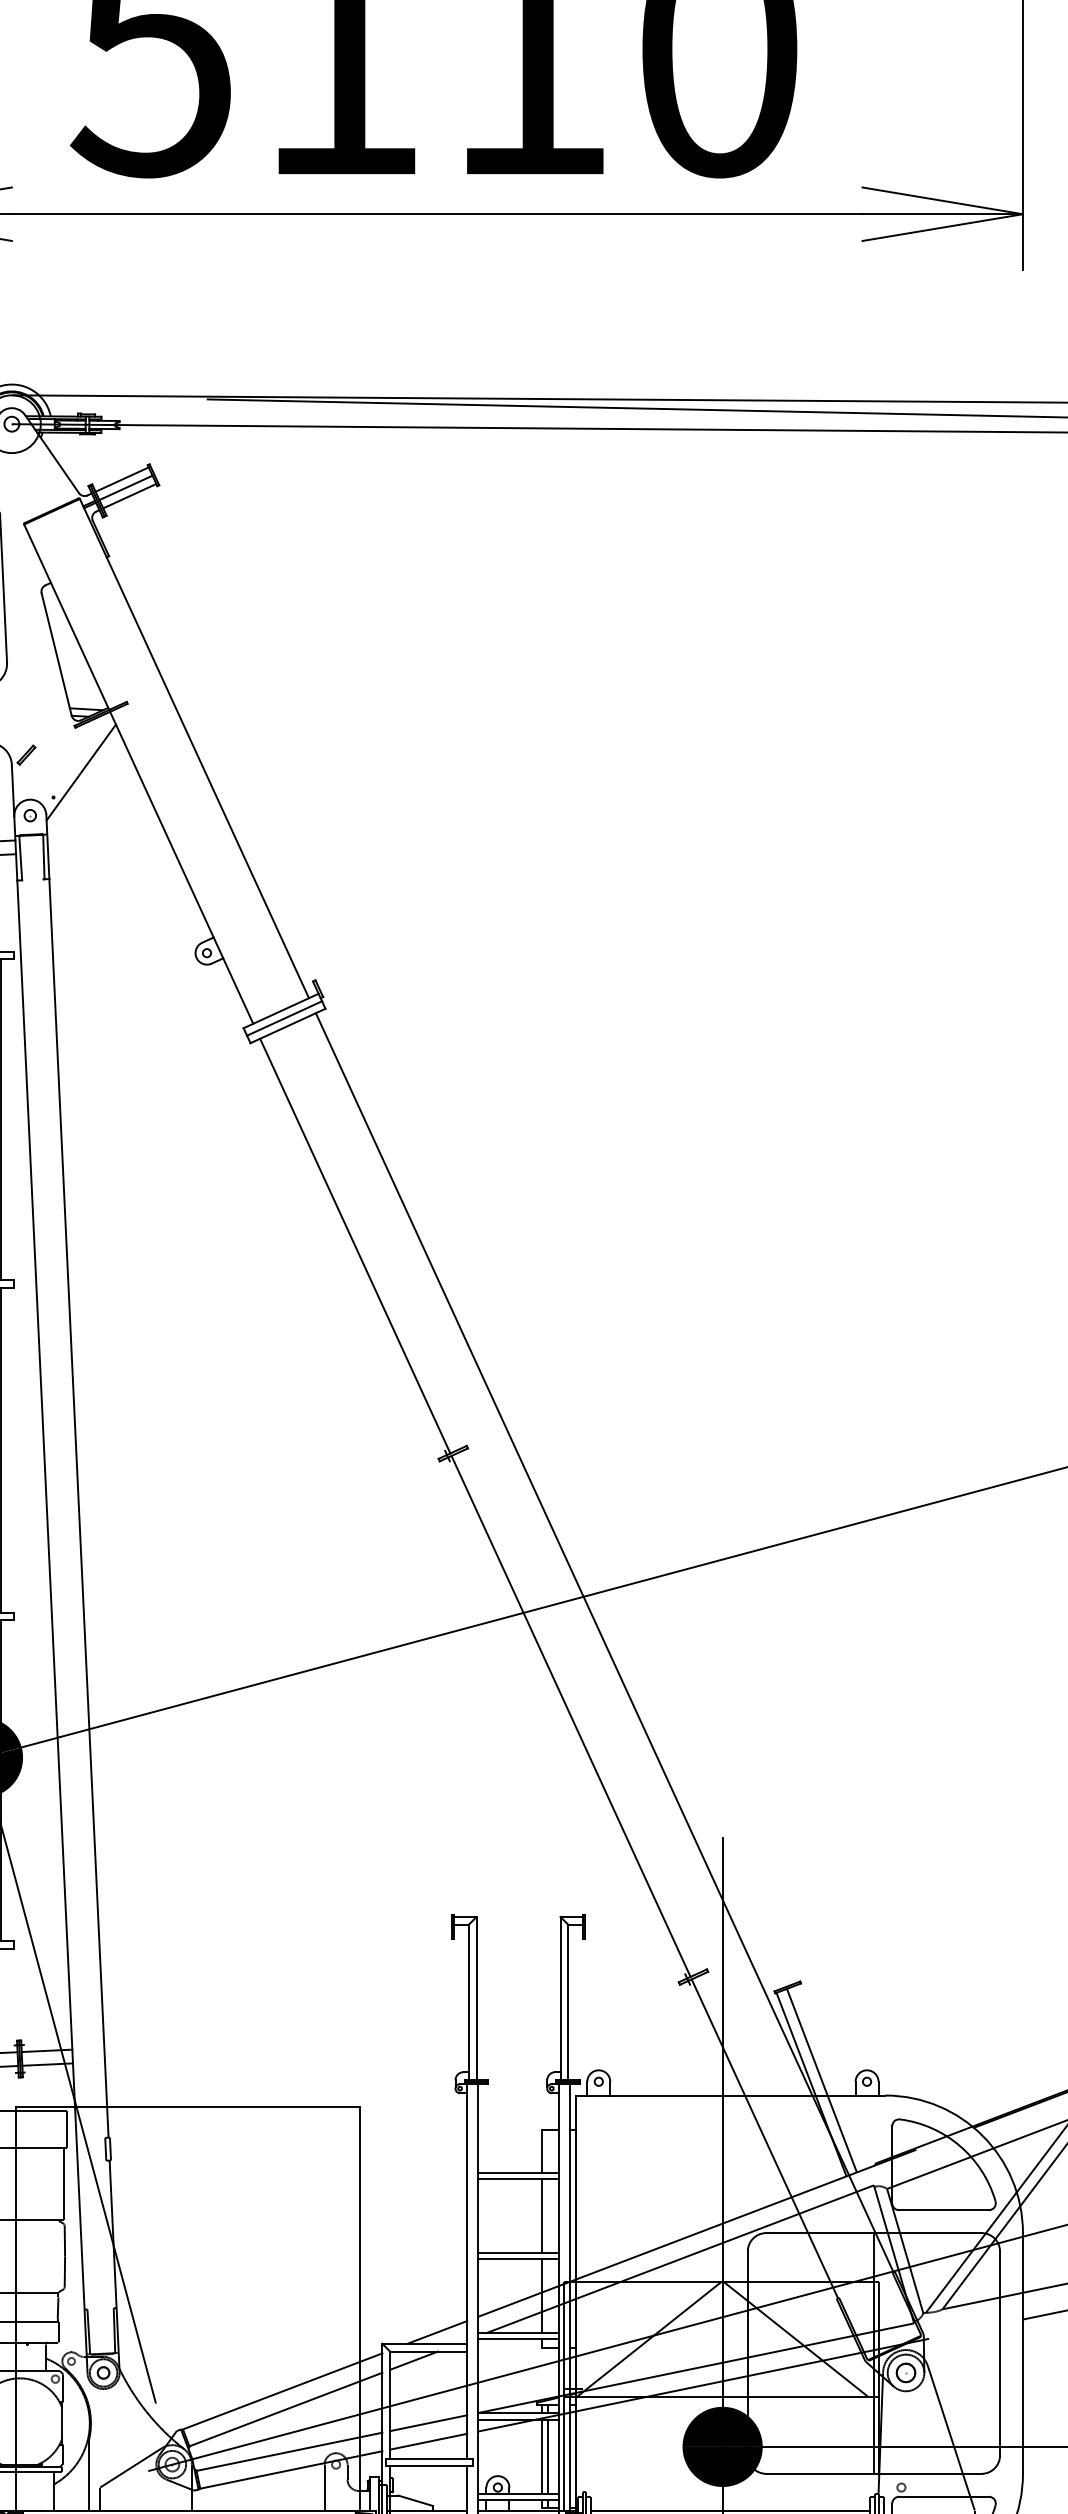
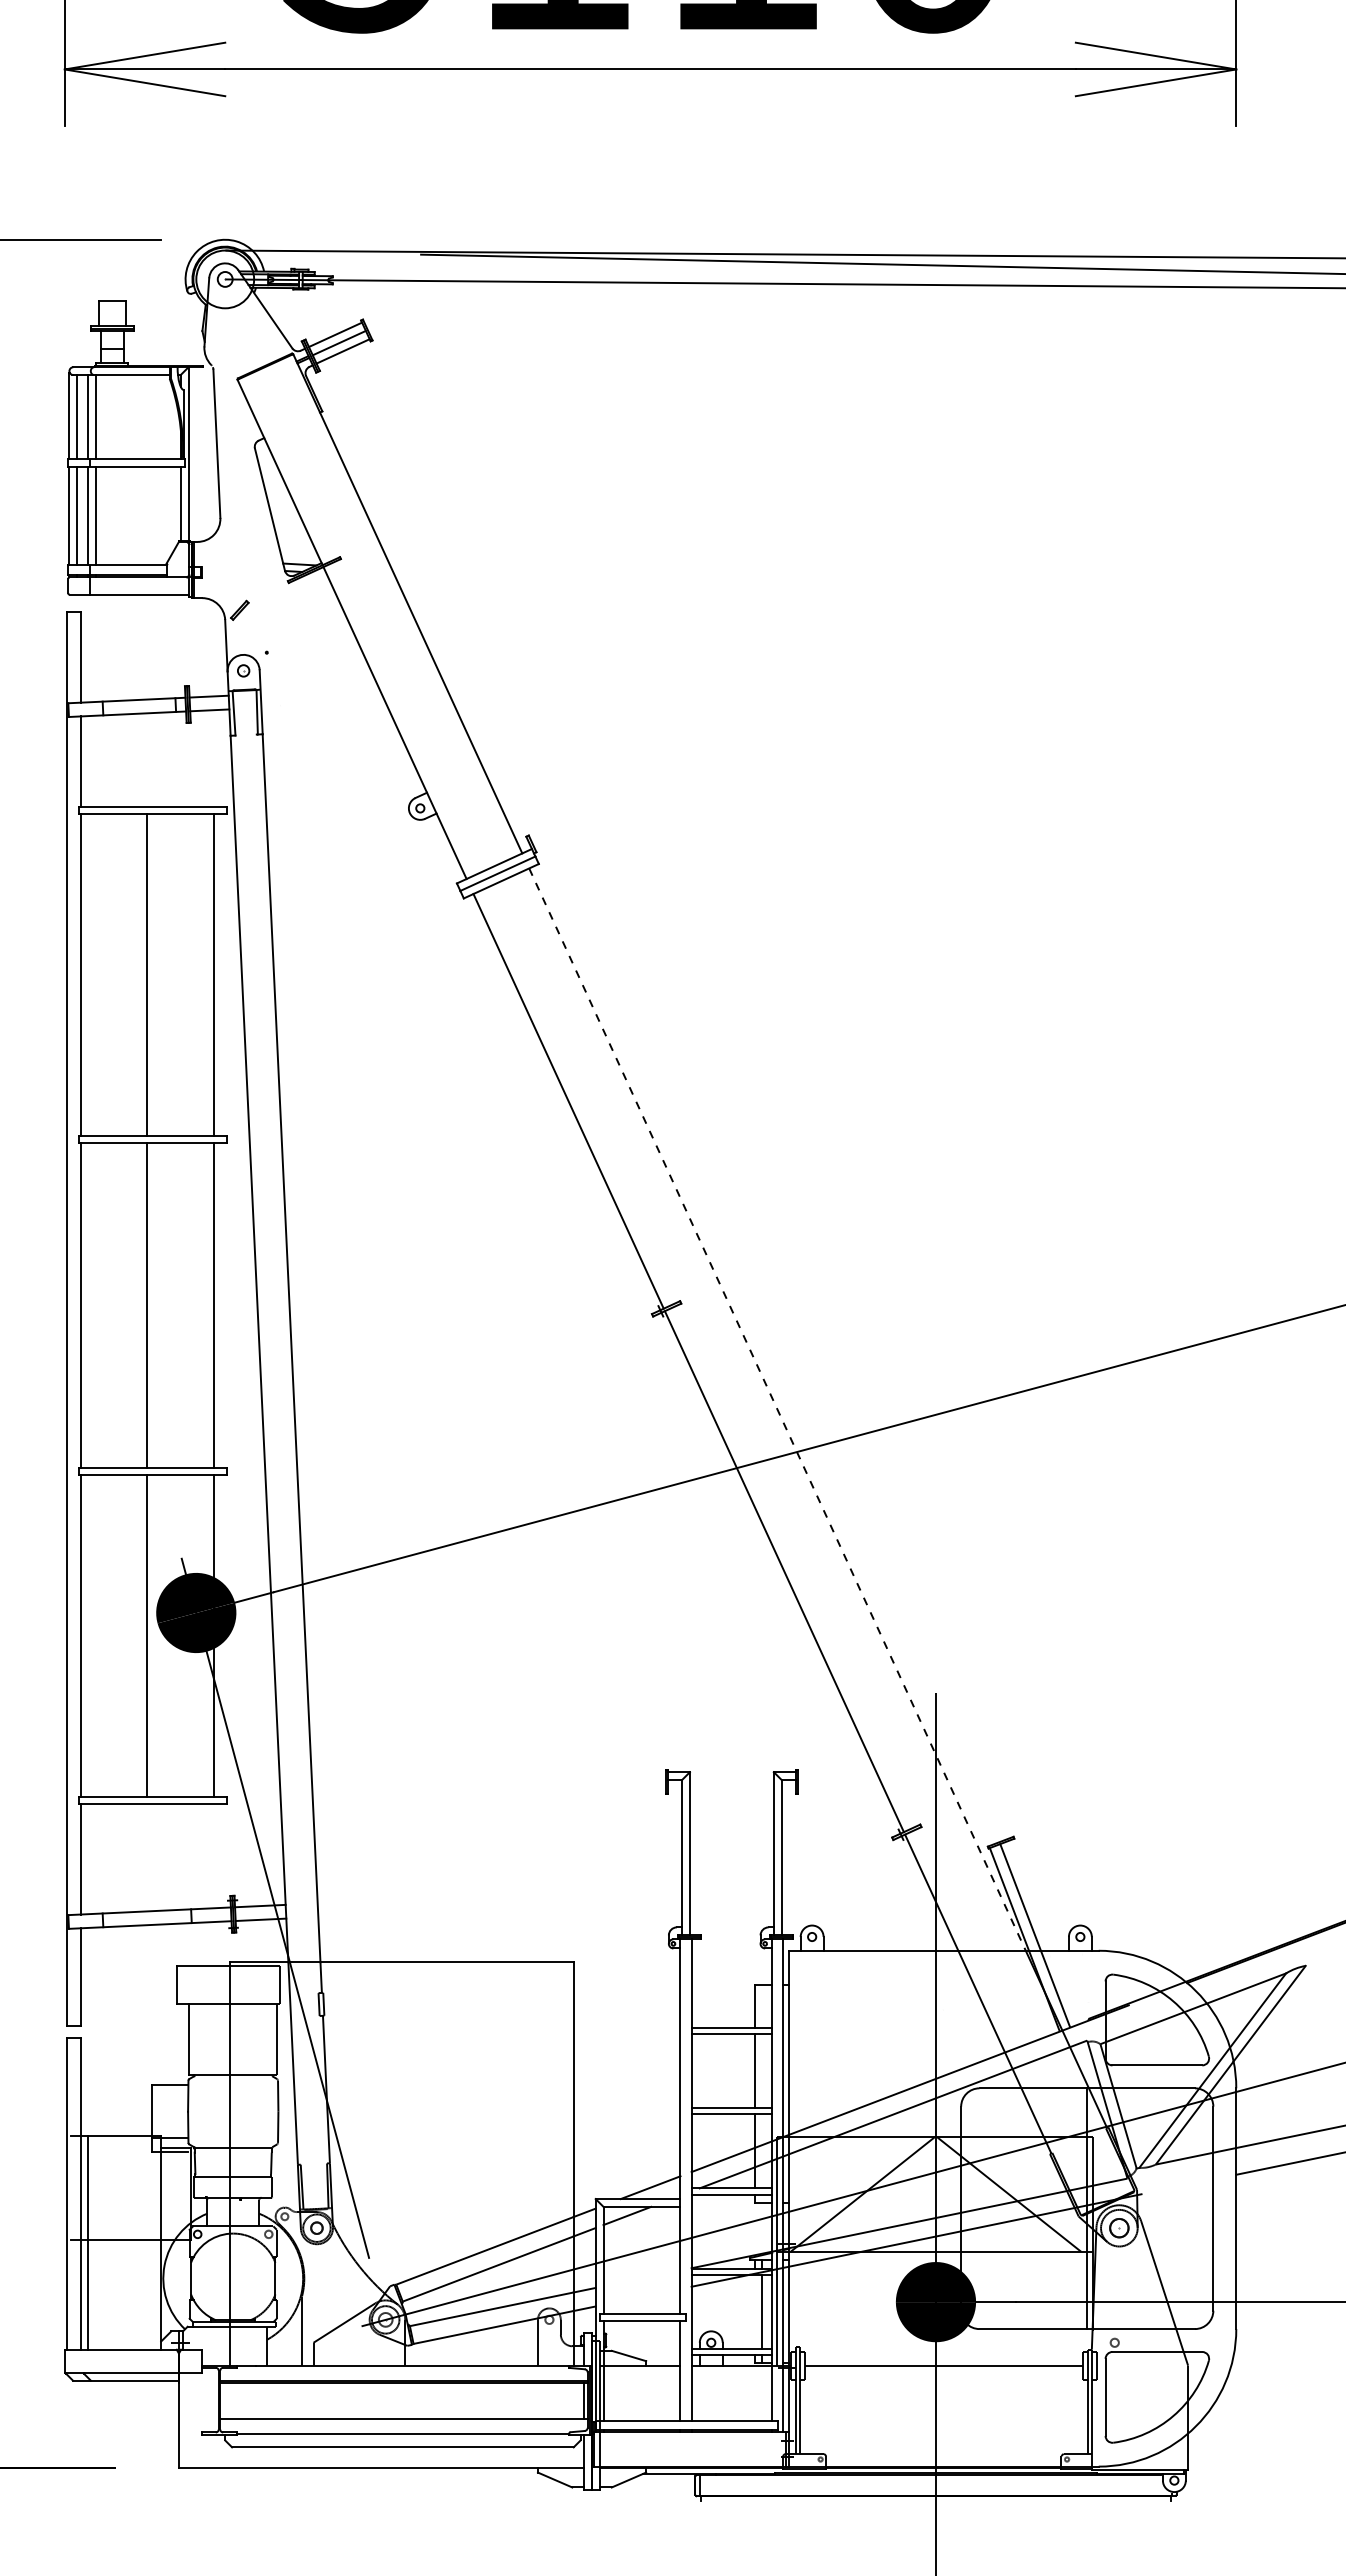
line: (81, 772) -> (294, 627), removed
line: (564, 1555) -> (777, 1410), solid -> dashed
line: (428, 2423) -> (641, 2278), removed
line: (428, 2441) -> (641, 2296), removed
line: (541, 2456) -> (754, 2311), removed

